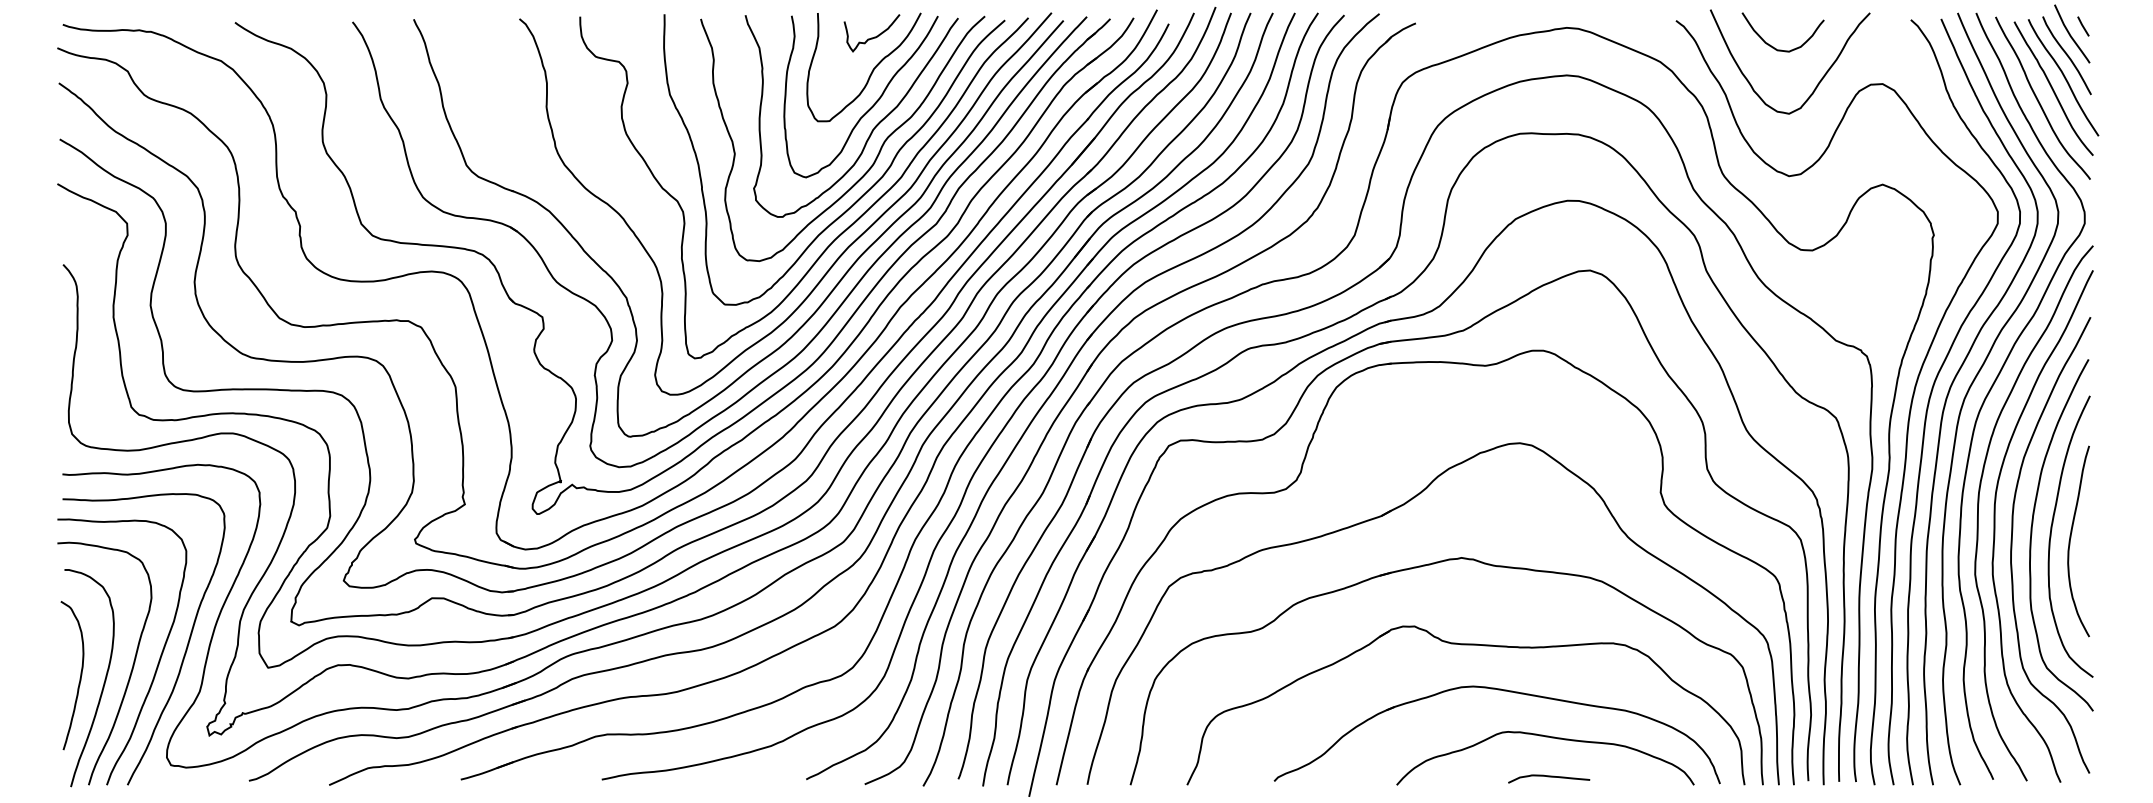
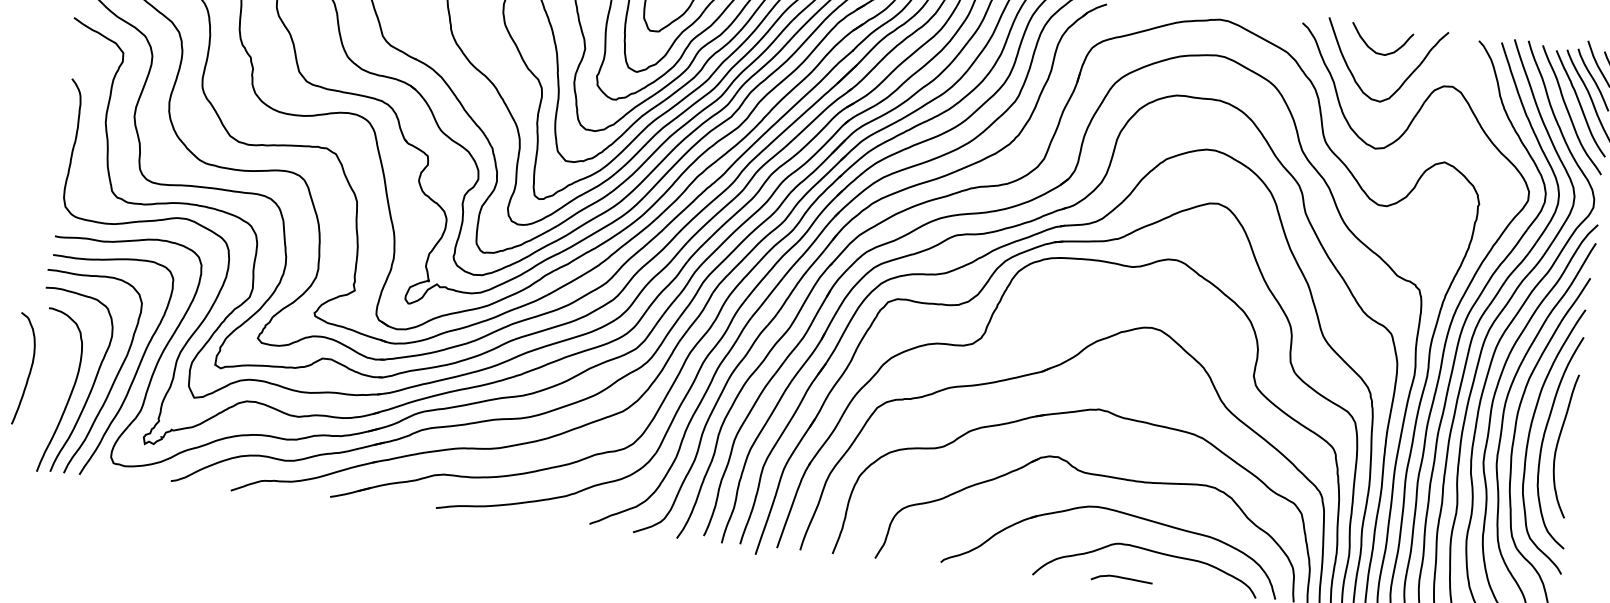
curve: (79, 678) -> (29, 371), moved
curve: (1549, 777) -> (1122, 578), moved

